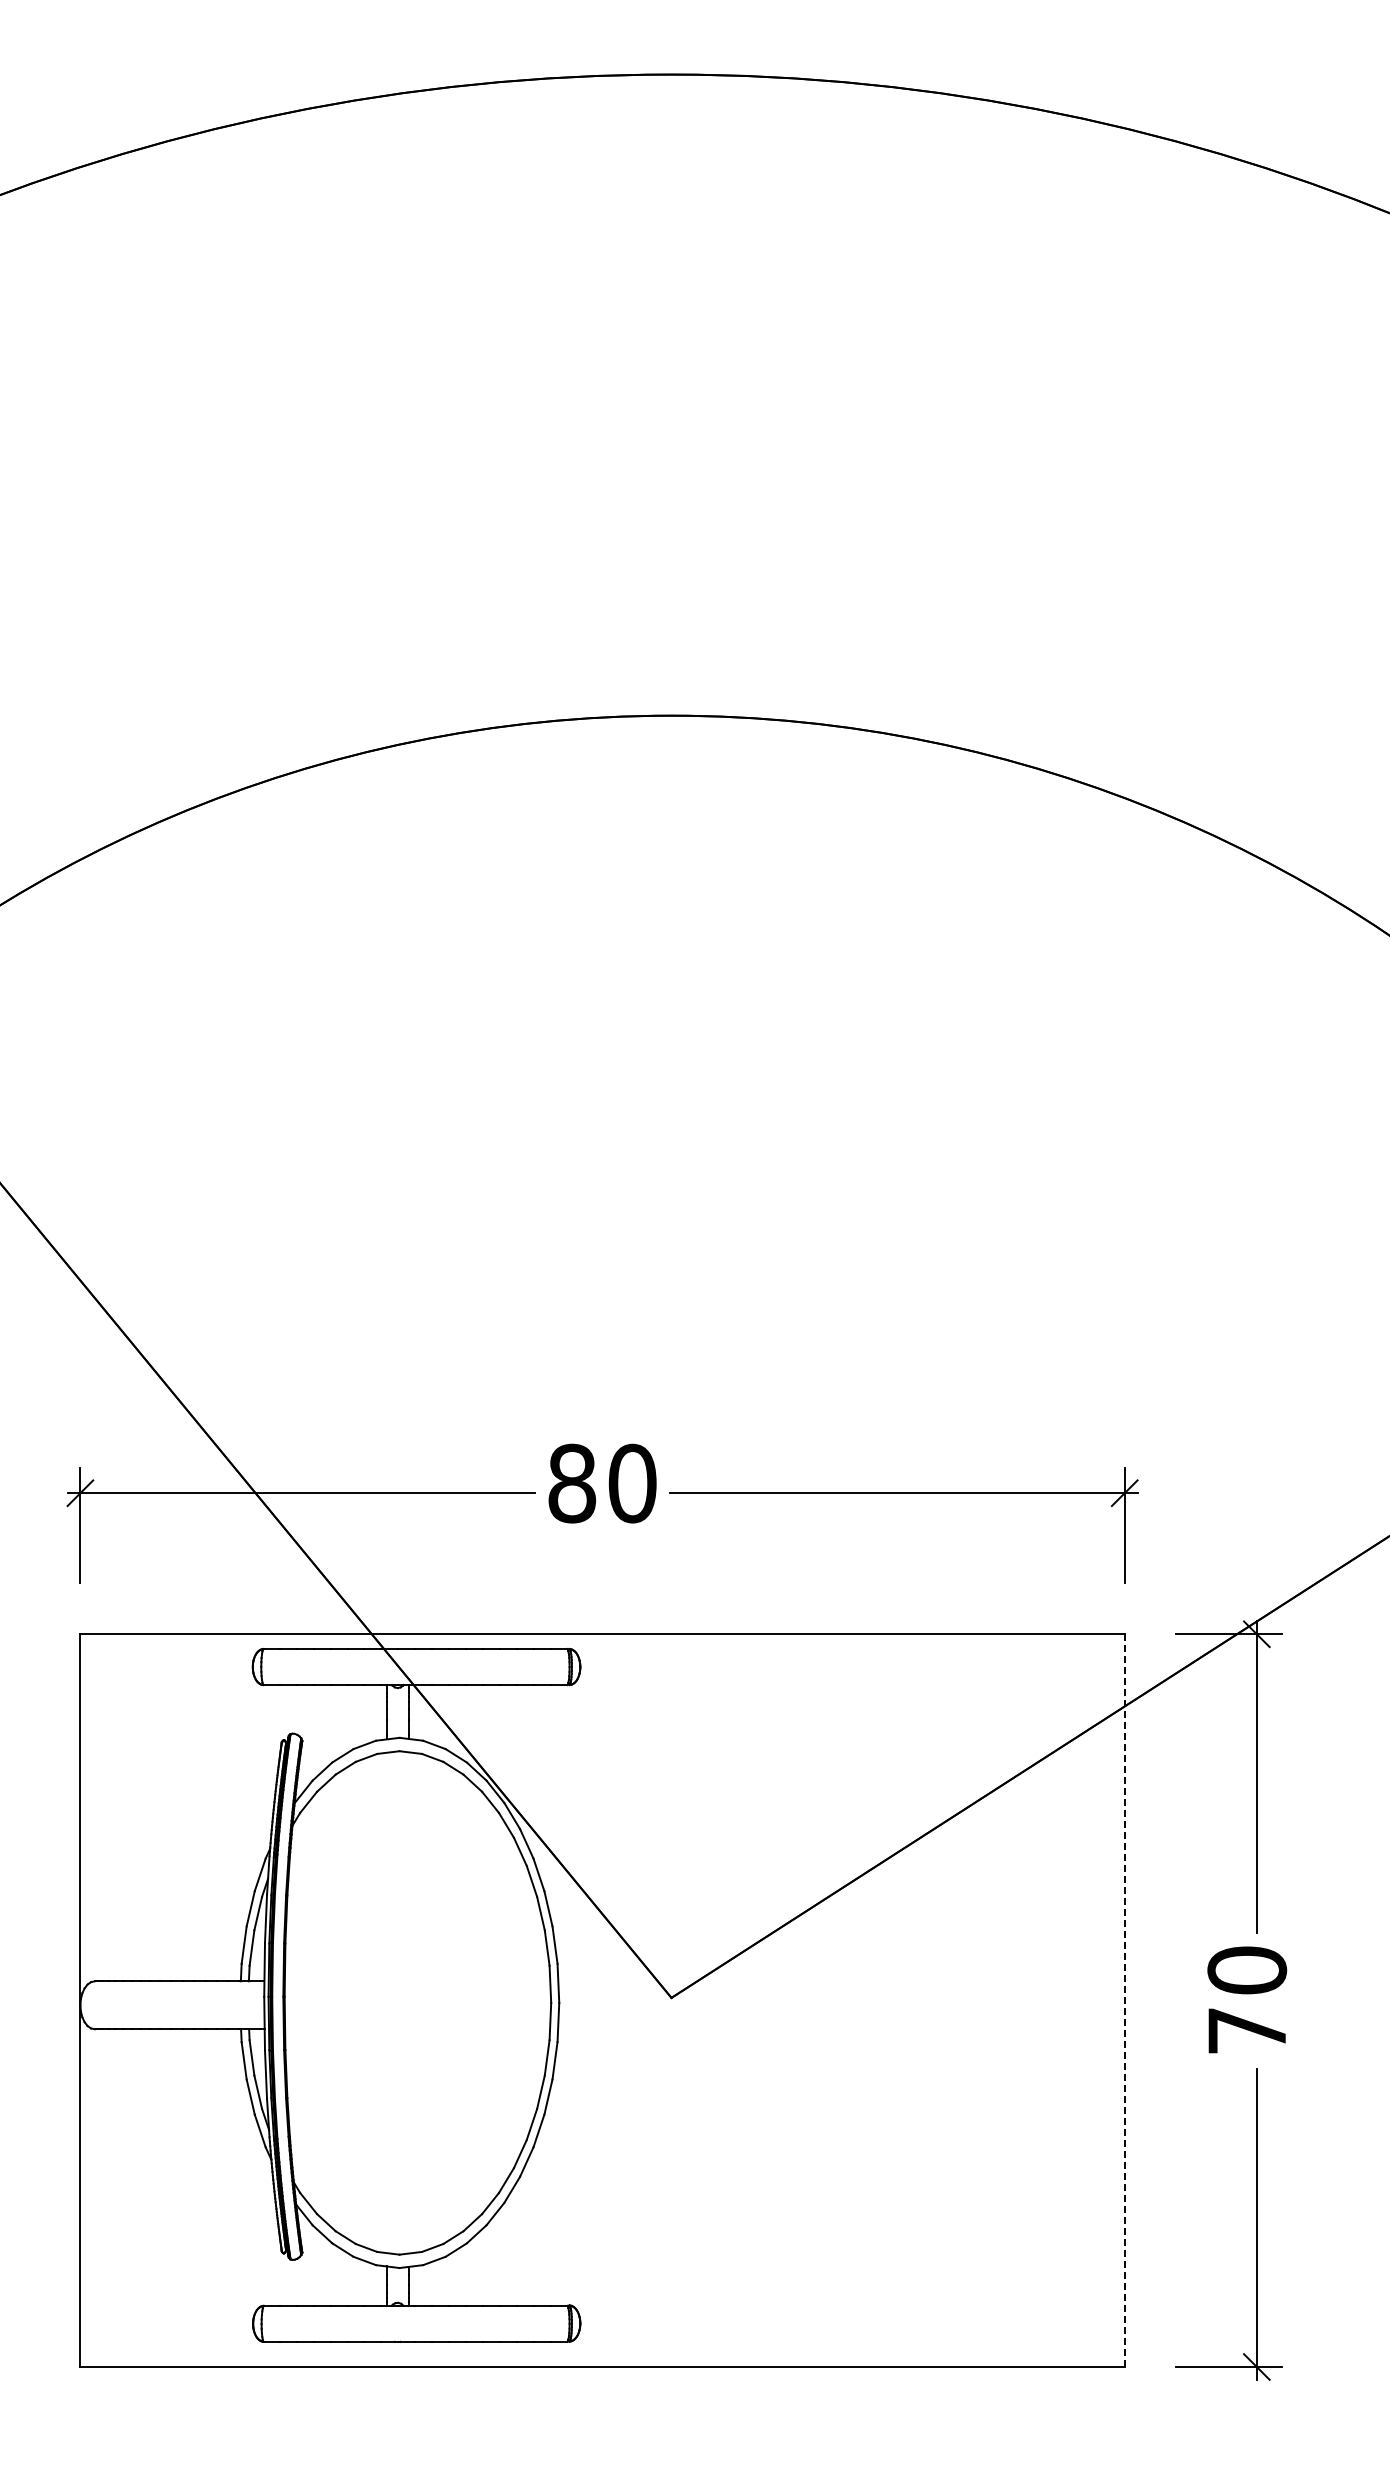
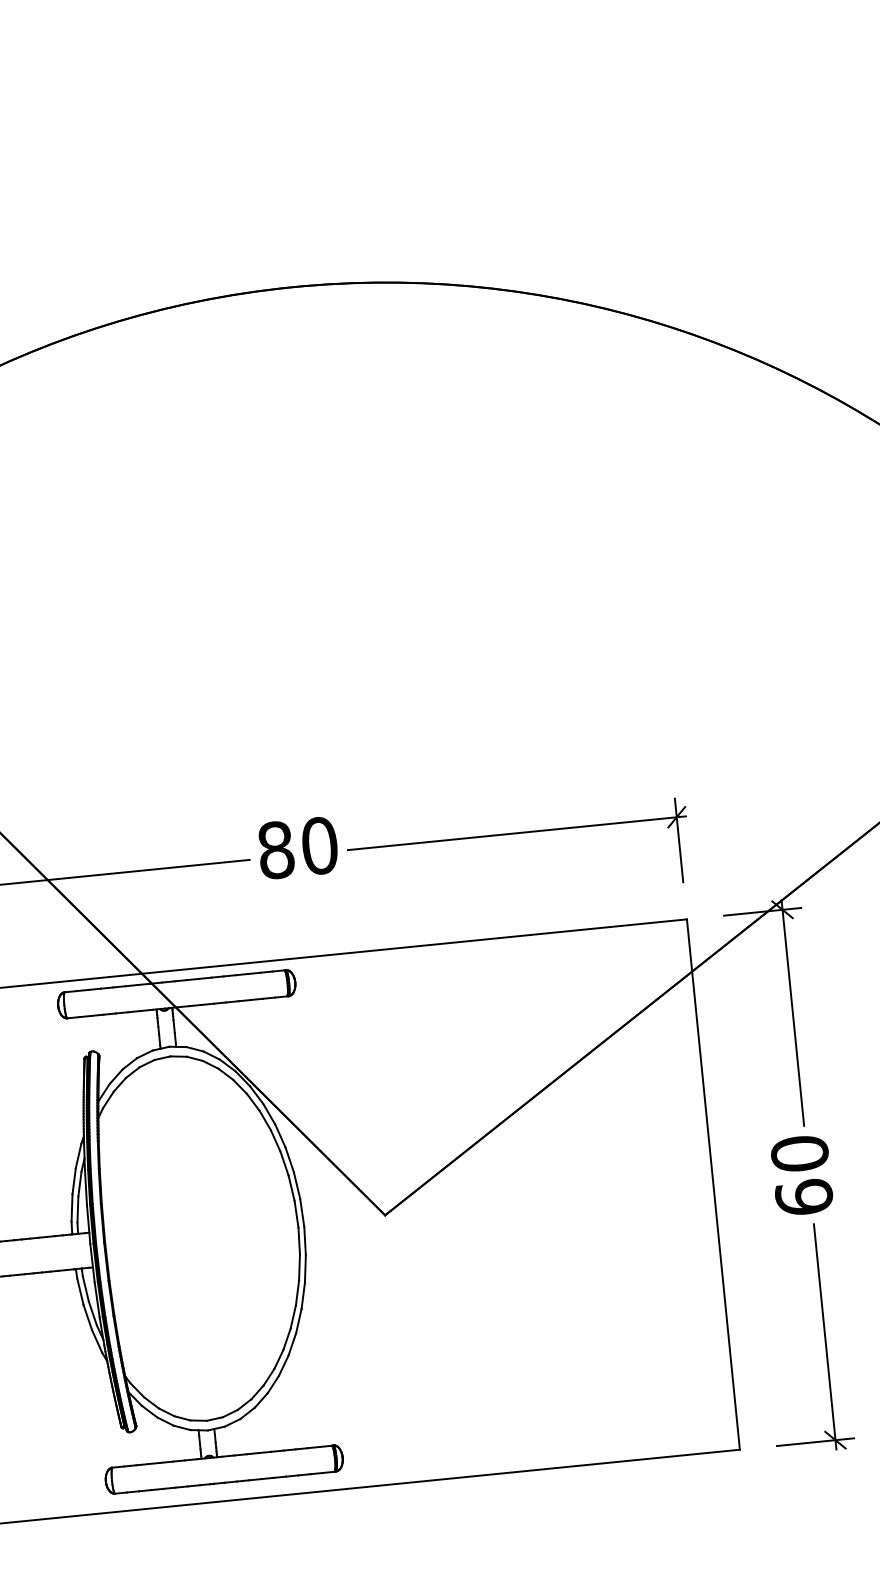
line: (1124, 2000) -> (713, 1184), dashed -> solid
text: (1247, 2030) -> (804, 1197), 70 -> 60

